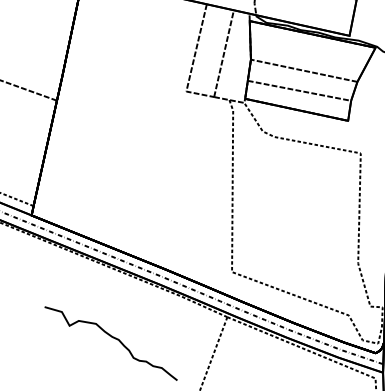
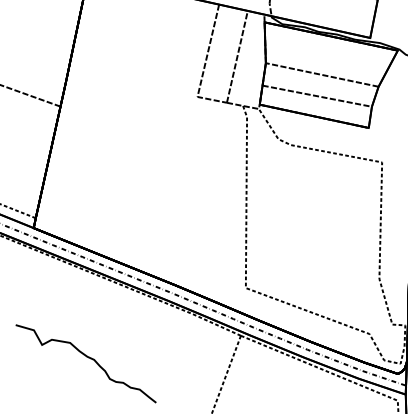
curve: (113, 338) -> (88, 358), moved

